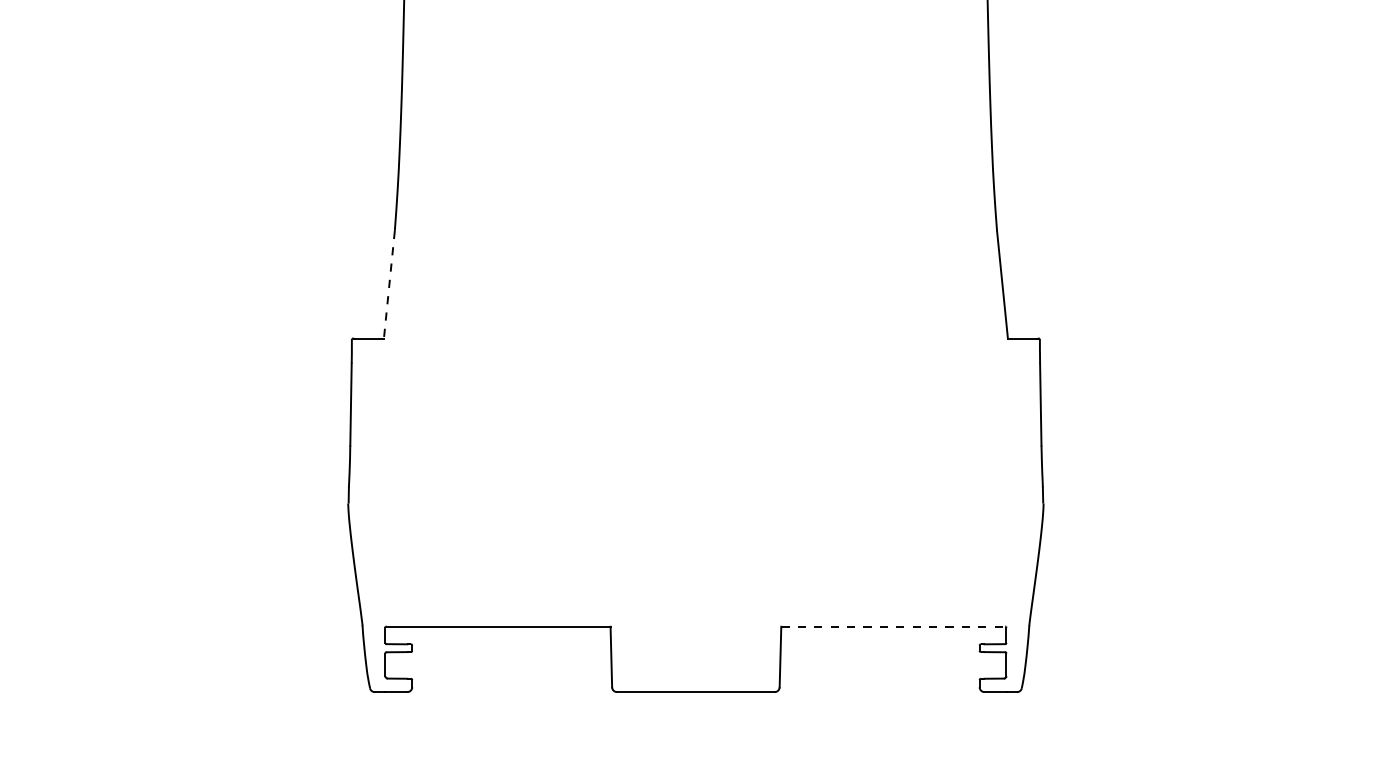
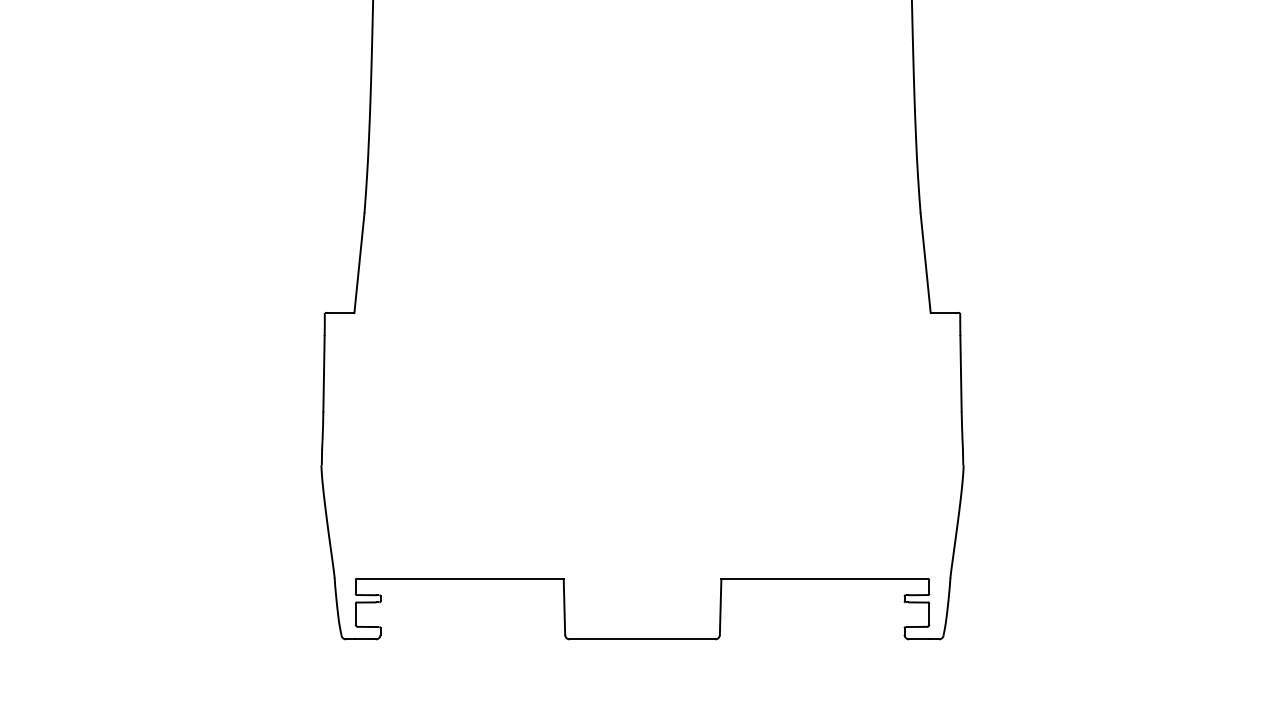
line: (389, 285) -> (359, 263), dashed -> solid
line: (893, 626) -> (825, 578), dashed -> solid

